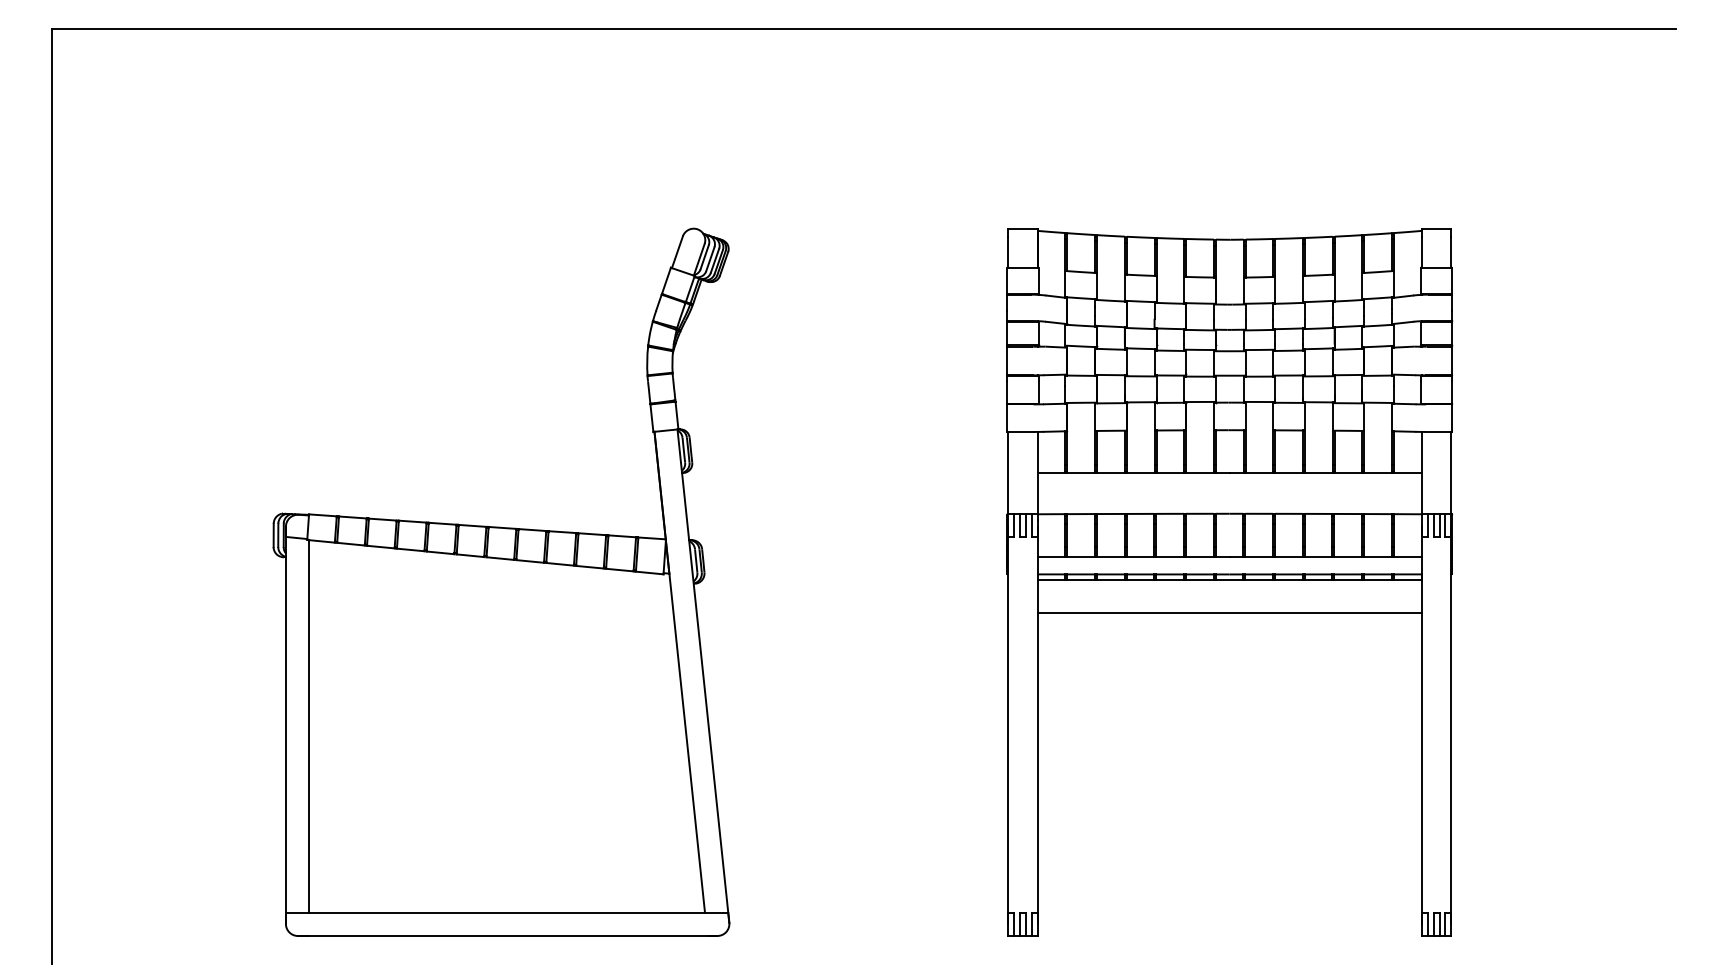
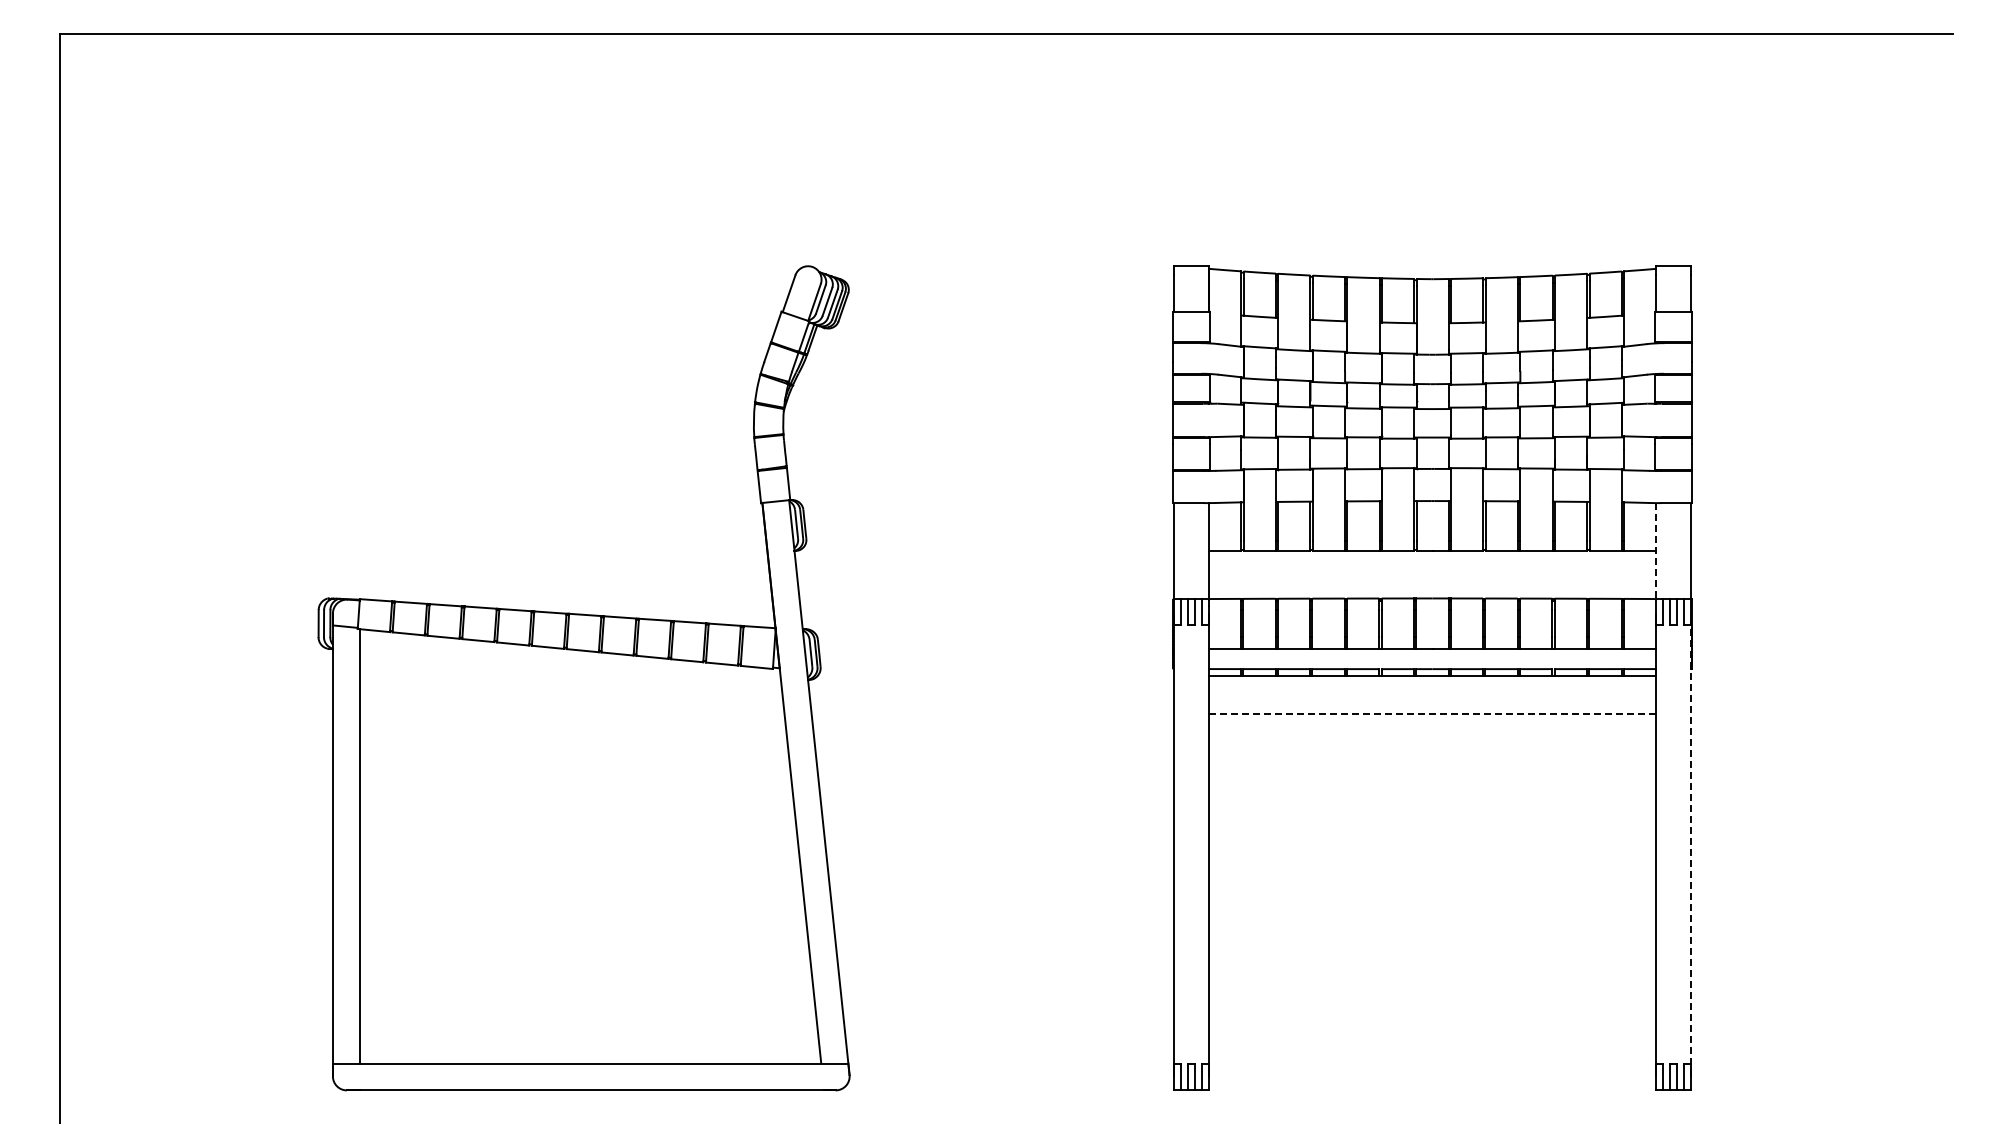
line: (1421, 473) -> (1656, 551), solid -> dashed
line: (1229, 612) -> (1432, 713), solid -> dashed
line: (1451, 724) -> (1690, 844), solid -> dashed

